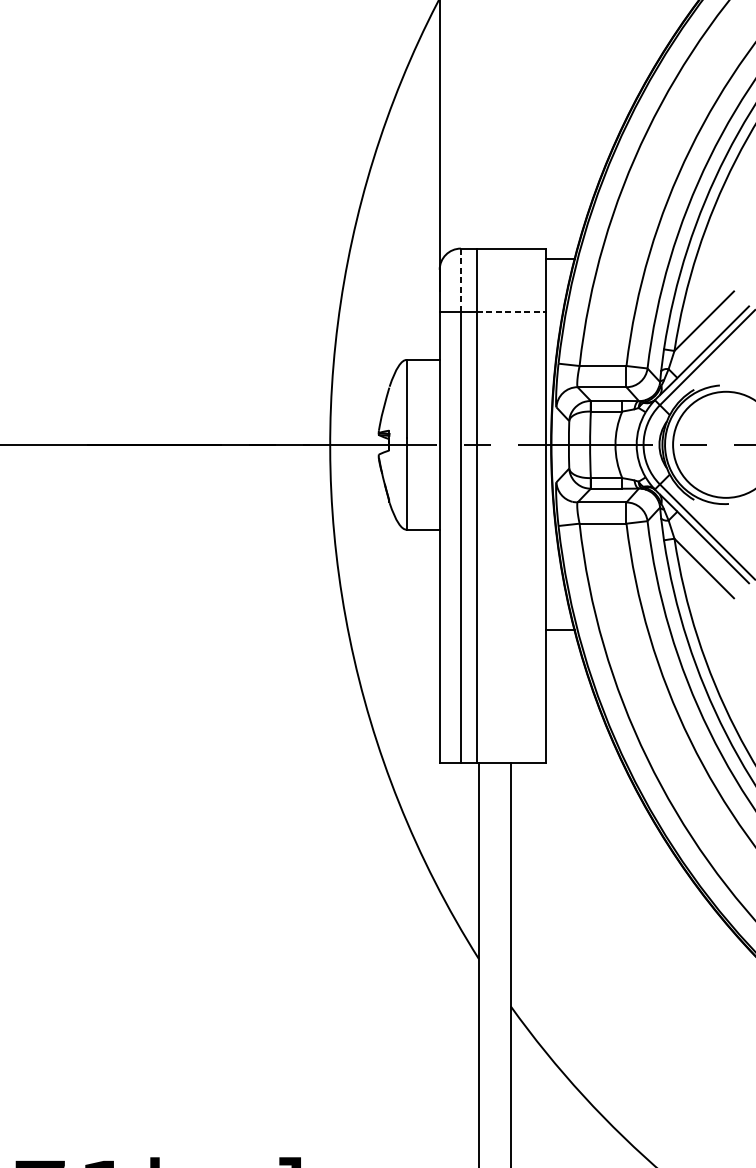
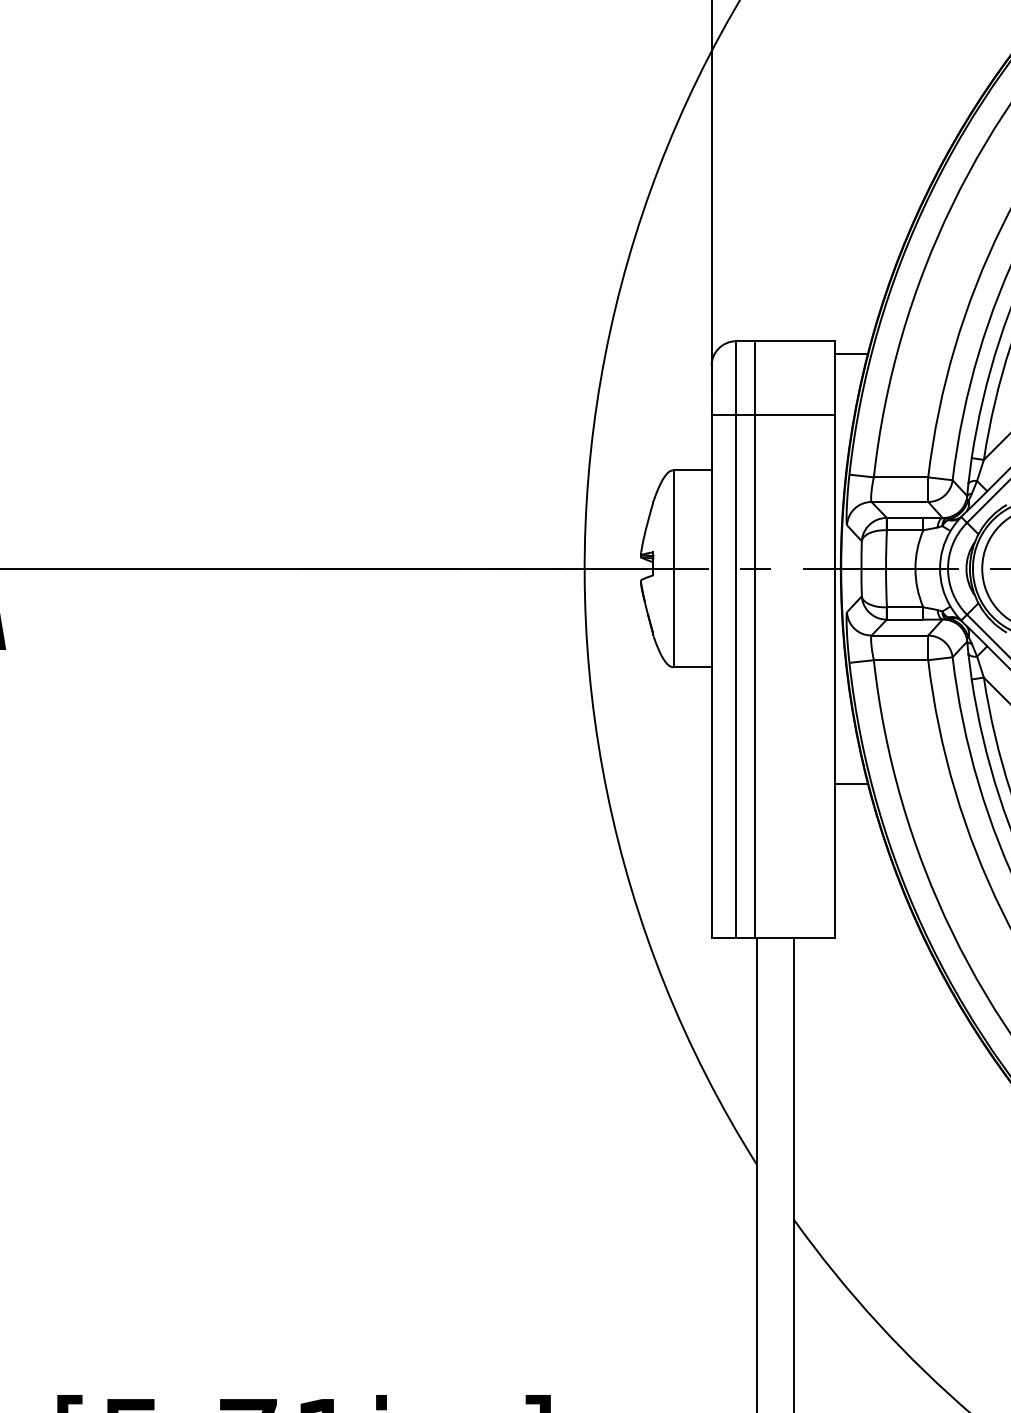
line: (461, 280) -> (736, 378), dashed -> solid
line: (511, 312) -> (794, 415), dashed -> solid

